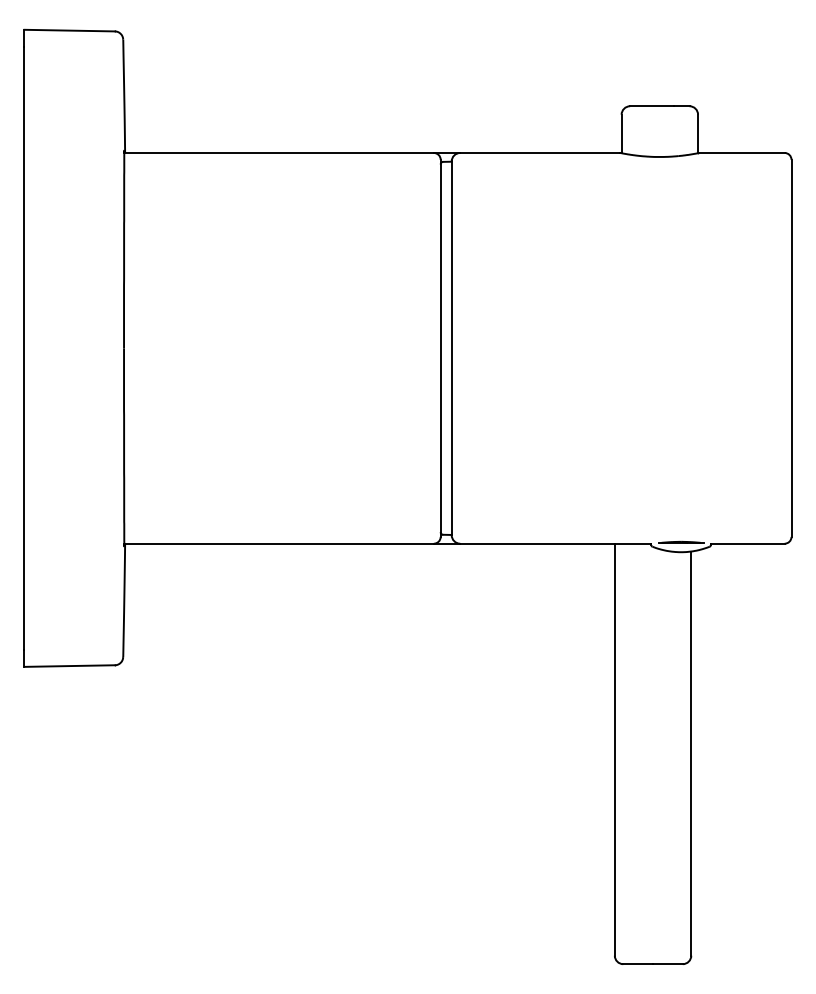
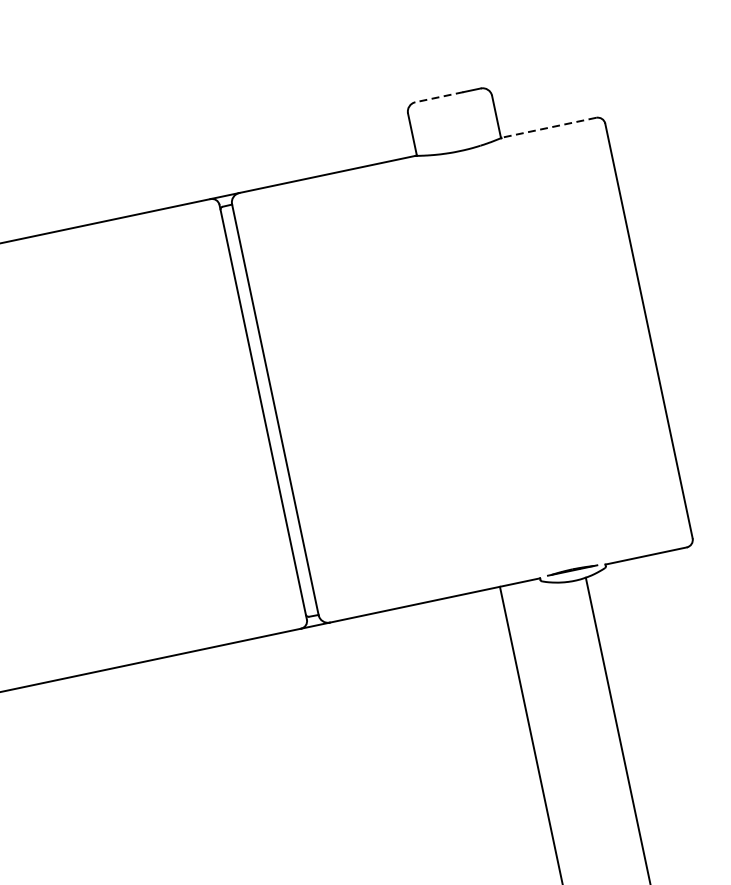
line: (651, 106) -> (438, 97), solid -> dashed
line: (742, 152) -> (549, 127), solid -> dashed

